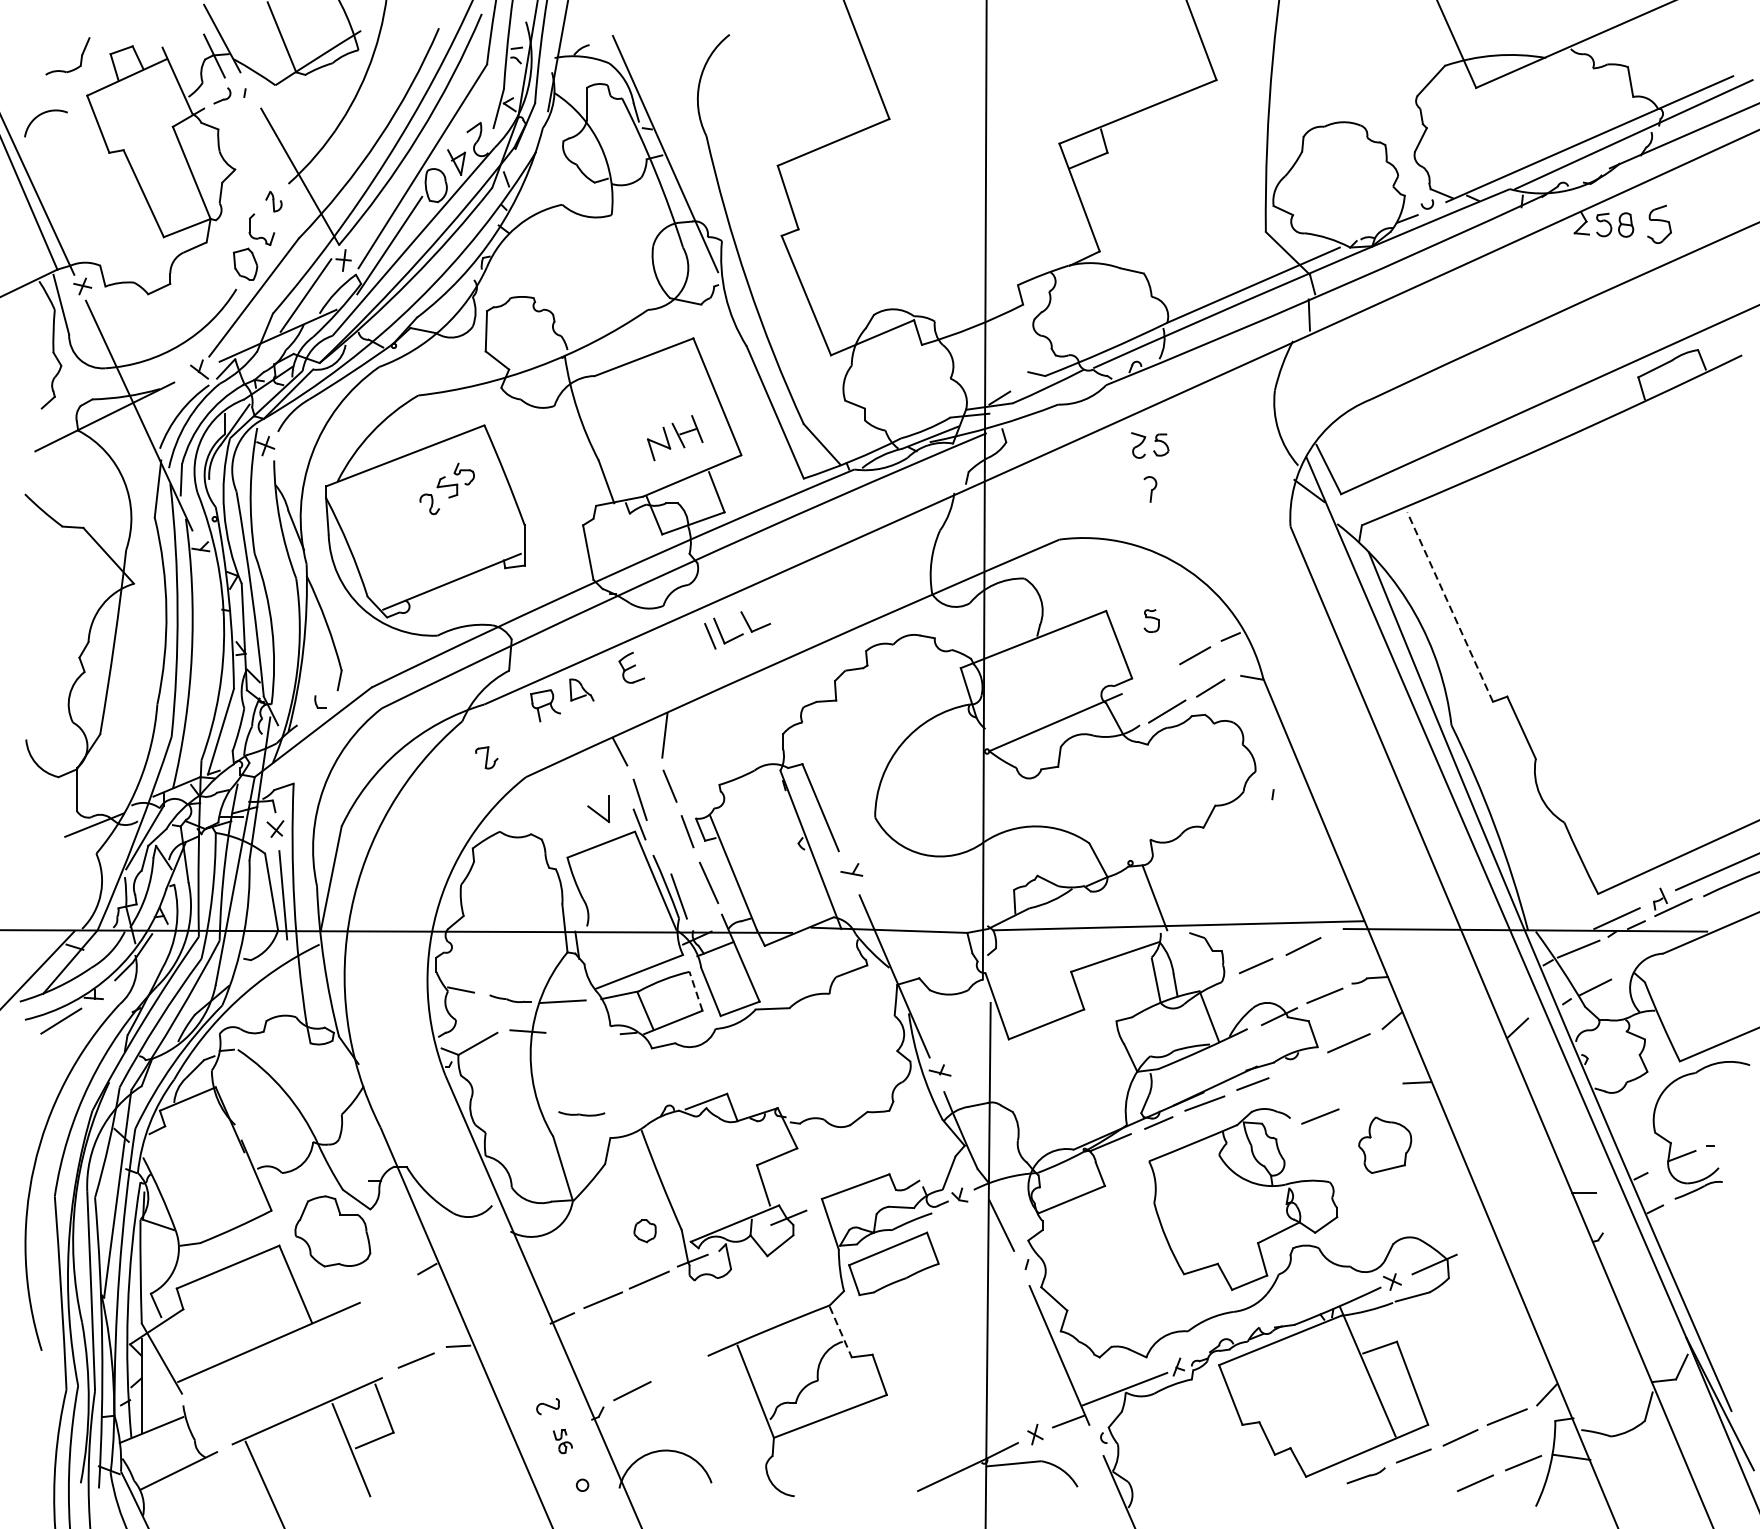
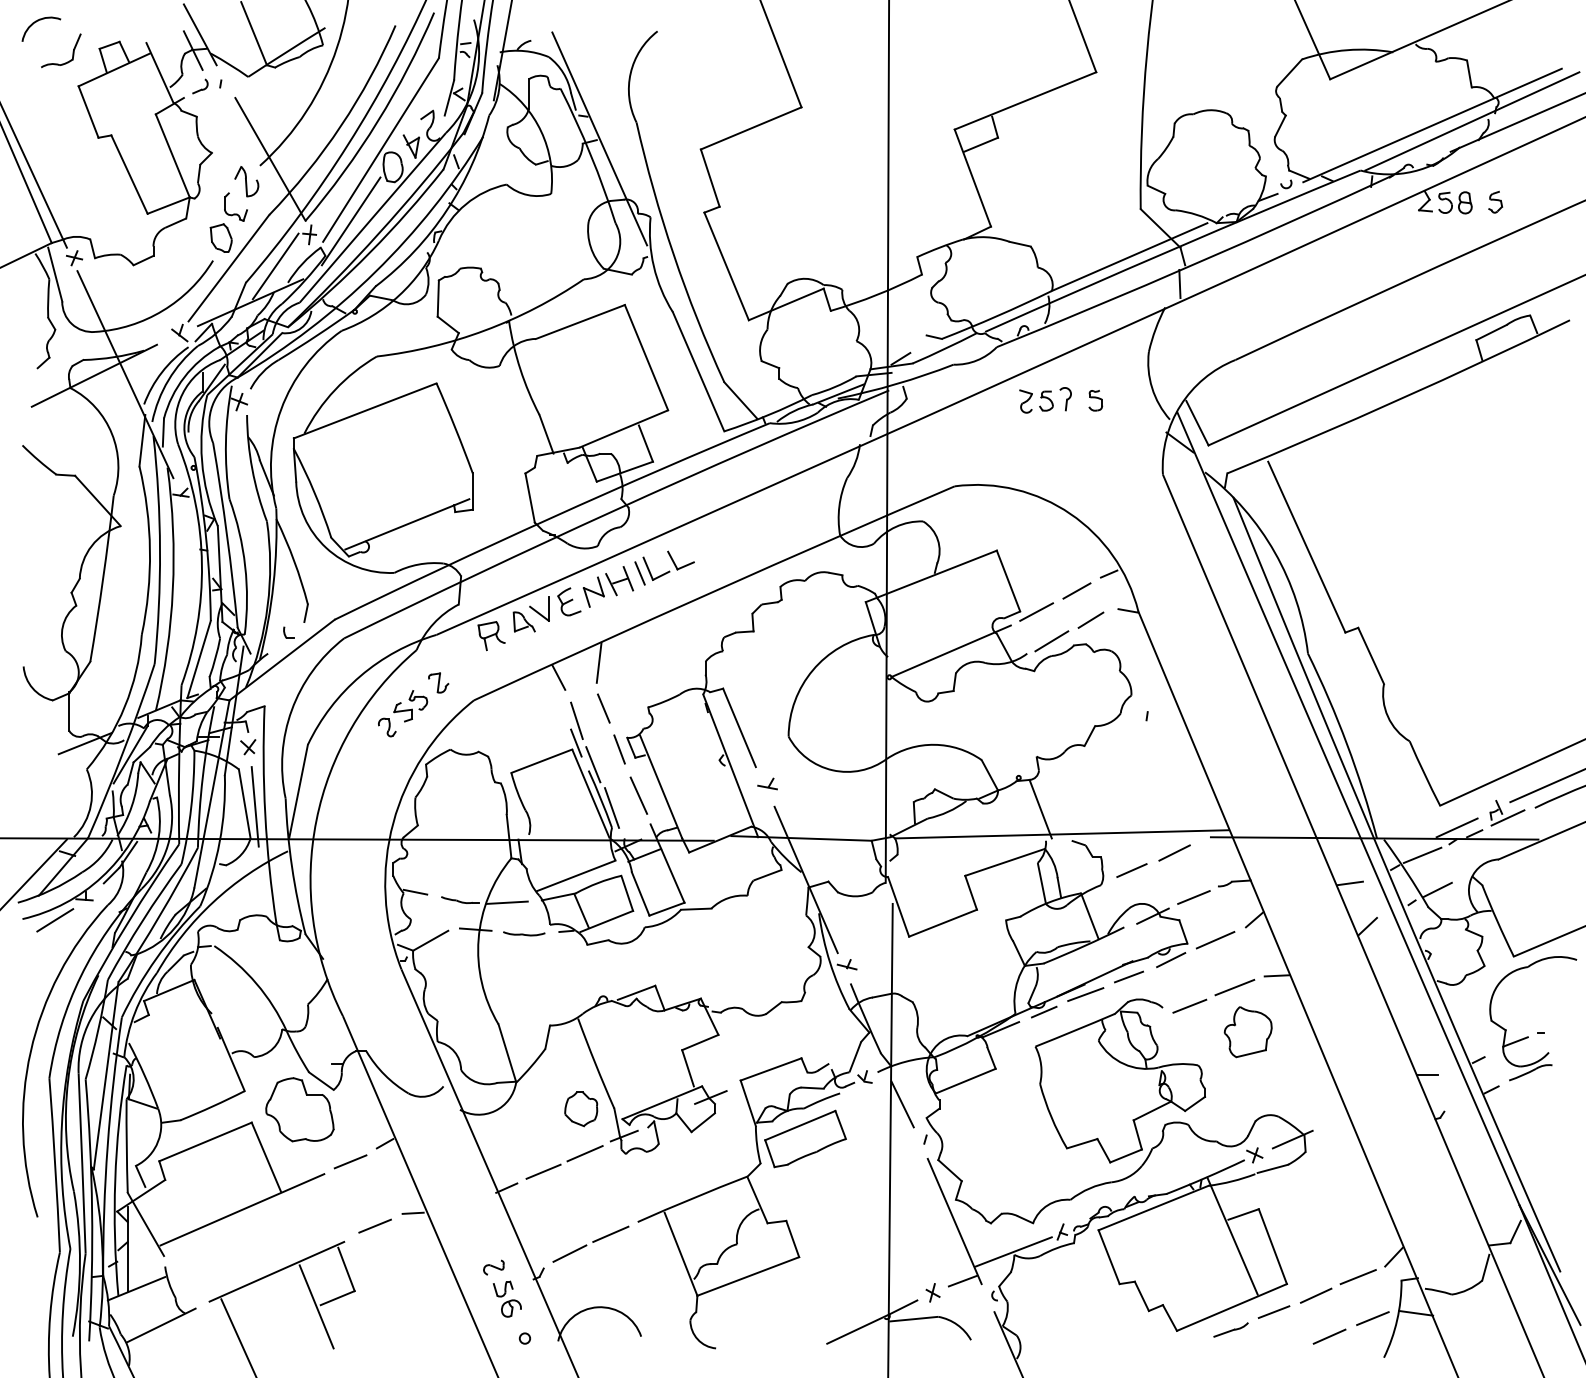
arc: (42, 114) -> (38, 21), moved
part: (273, 201) -> (246, 181), size x1.67
part: (1659, 223) -> (1495, 201), size x0.62
part: (675, 437) -> (608, 586), moved
part: (447, 488) -> (403, 713), moved
part: (1150, 489) -> (1065, 399), moved
line: (1449, 607) -> (1306, 547), dashed -> solid
part: (1151, 620) -> (1095, 400), moved
line: (1150, 678) -> (1036, 611), added
part: (598, 808) -> (539, 608), moved
line: (658, 848) -> (593, 764), added
line: (1497, 980) -> (1349, 883), added
line: (696, 990) -> (627, 892), dashed -> solid
line: (1300, 1065) -> (1171, 960), added
line: (1369, 1095) -> (1234, 987), added
part: (582, 1113) -> (524, 933), moved
part: (645, 1231) -> (581, 1109), size x1.67
line: (388, 1288) -> (350, 1161), added
line: (840, 1332) -> (757, 1200), dashed -> solid
line: (677, 1368) -> (610, 1233), added
part: (562, 1440) -> (506, 1298), size x1.67

